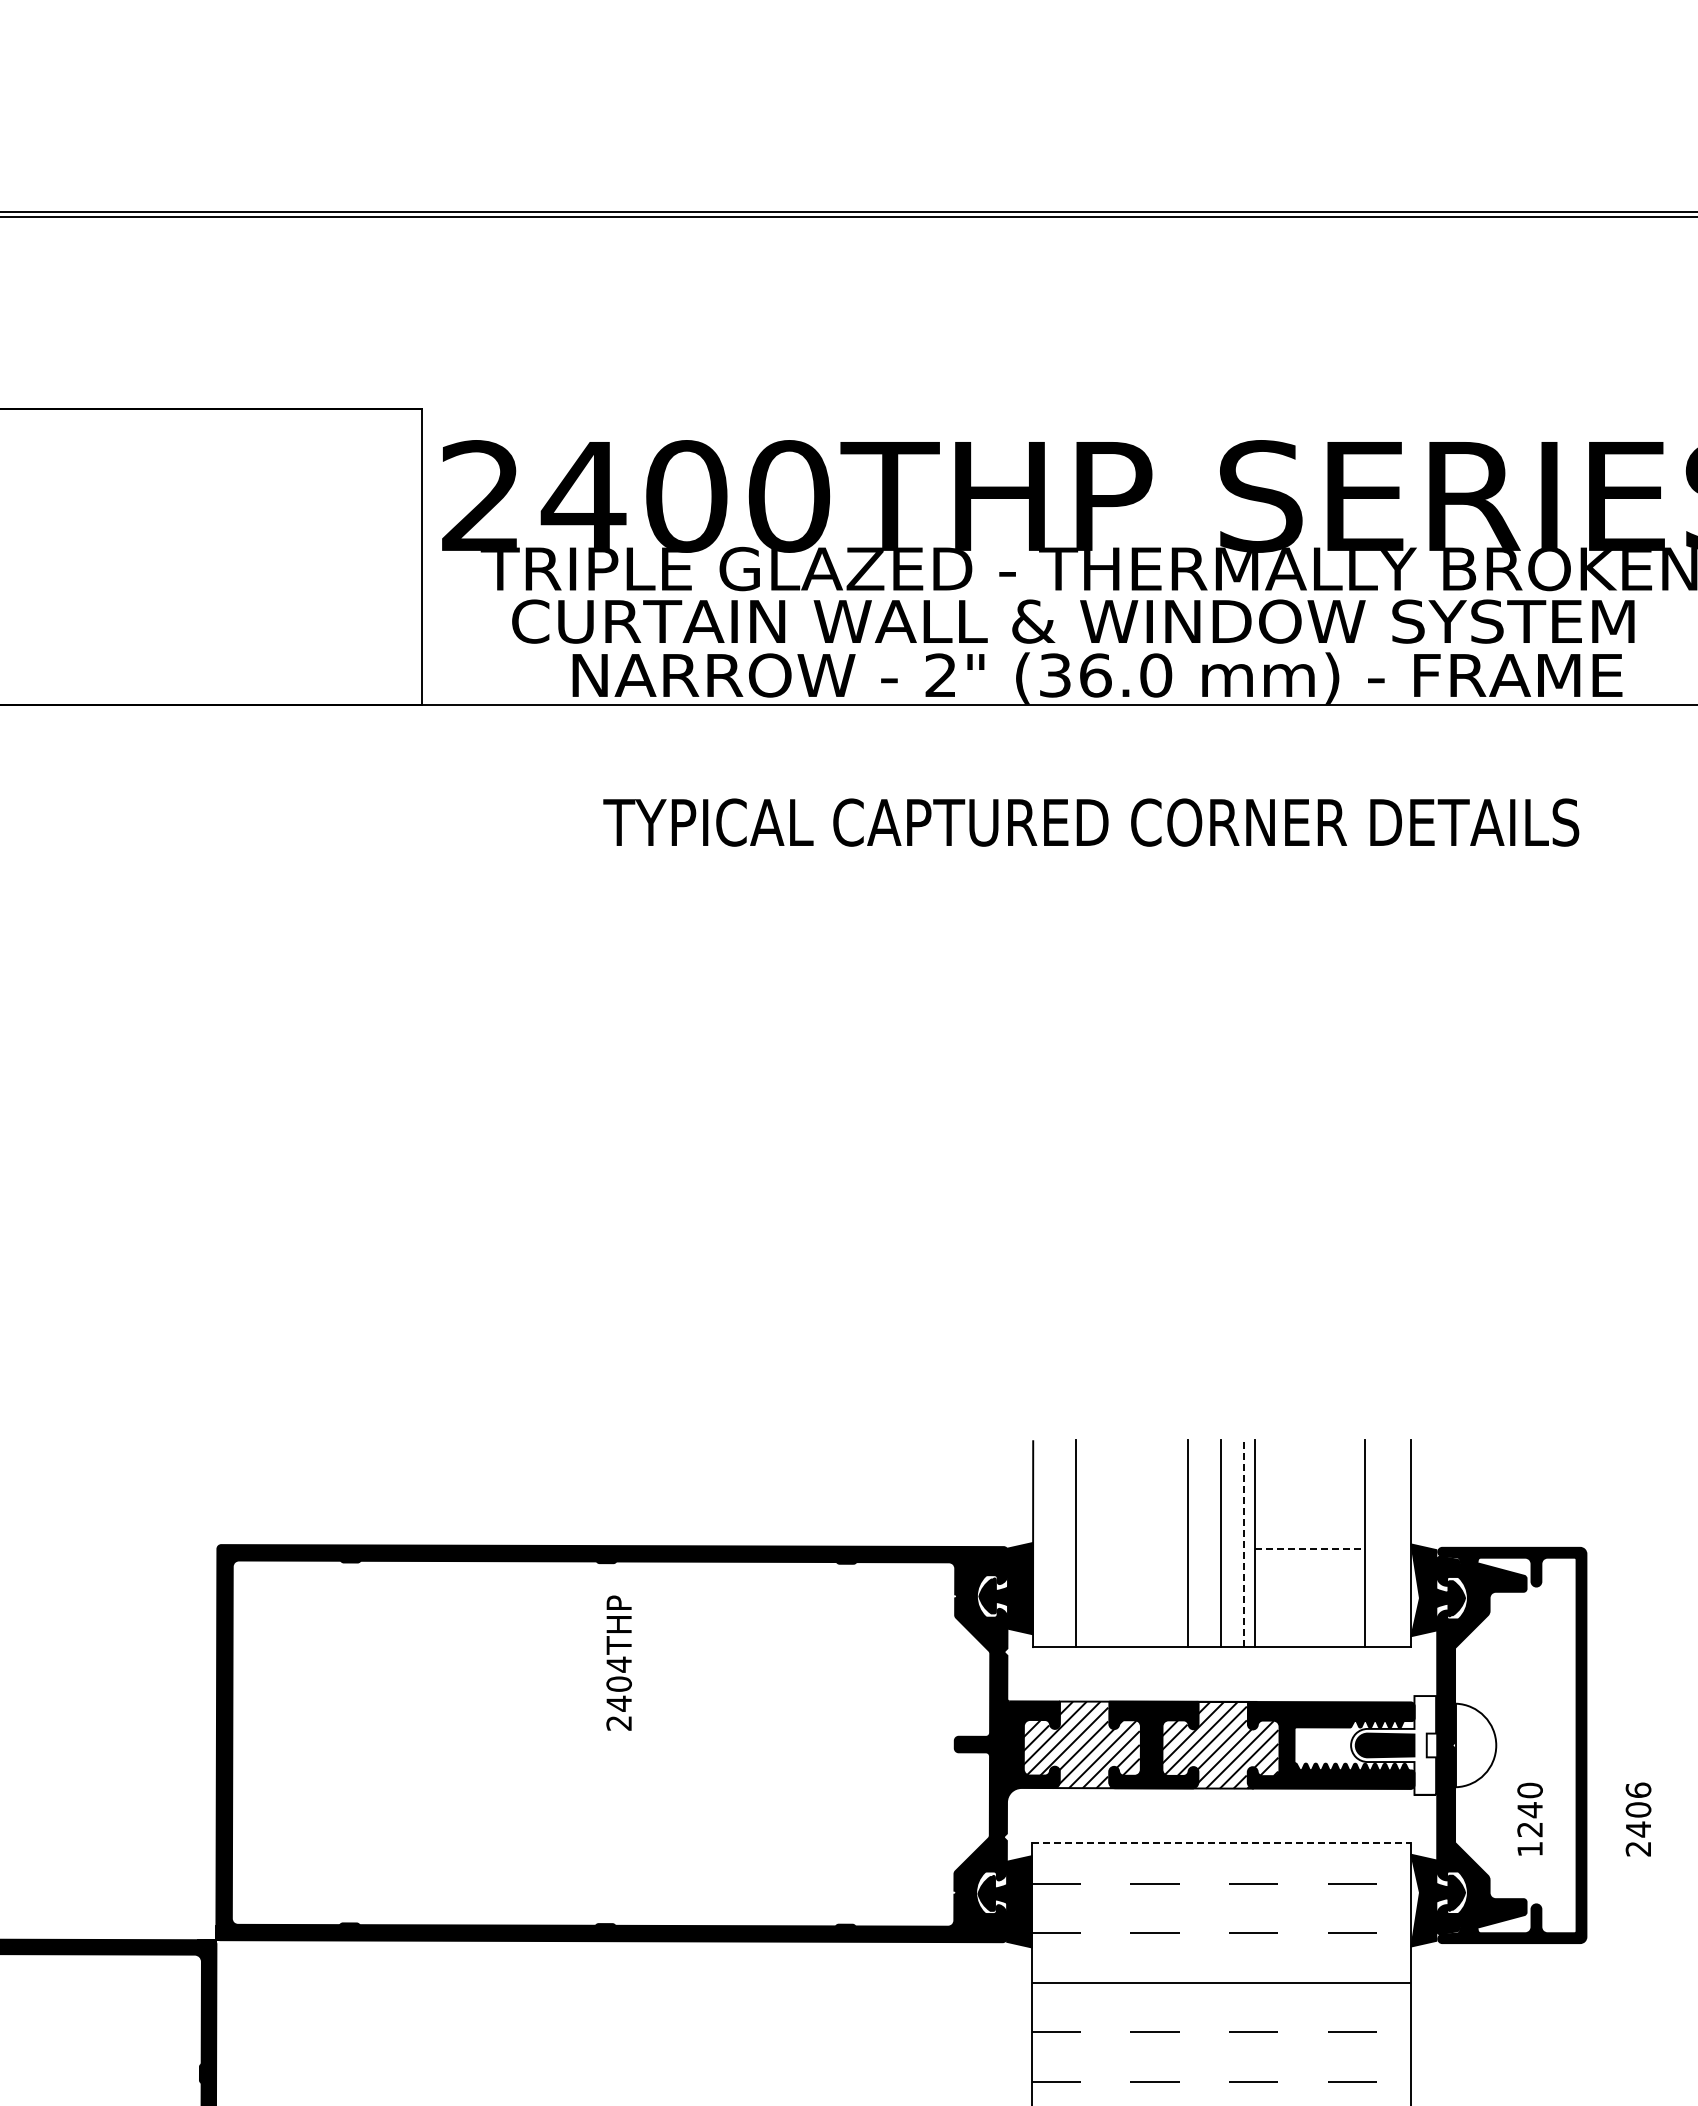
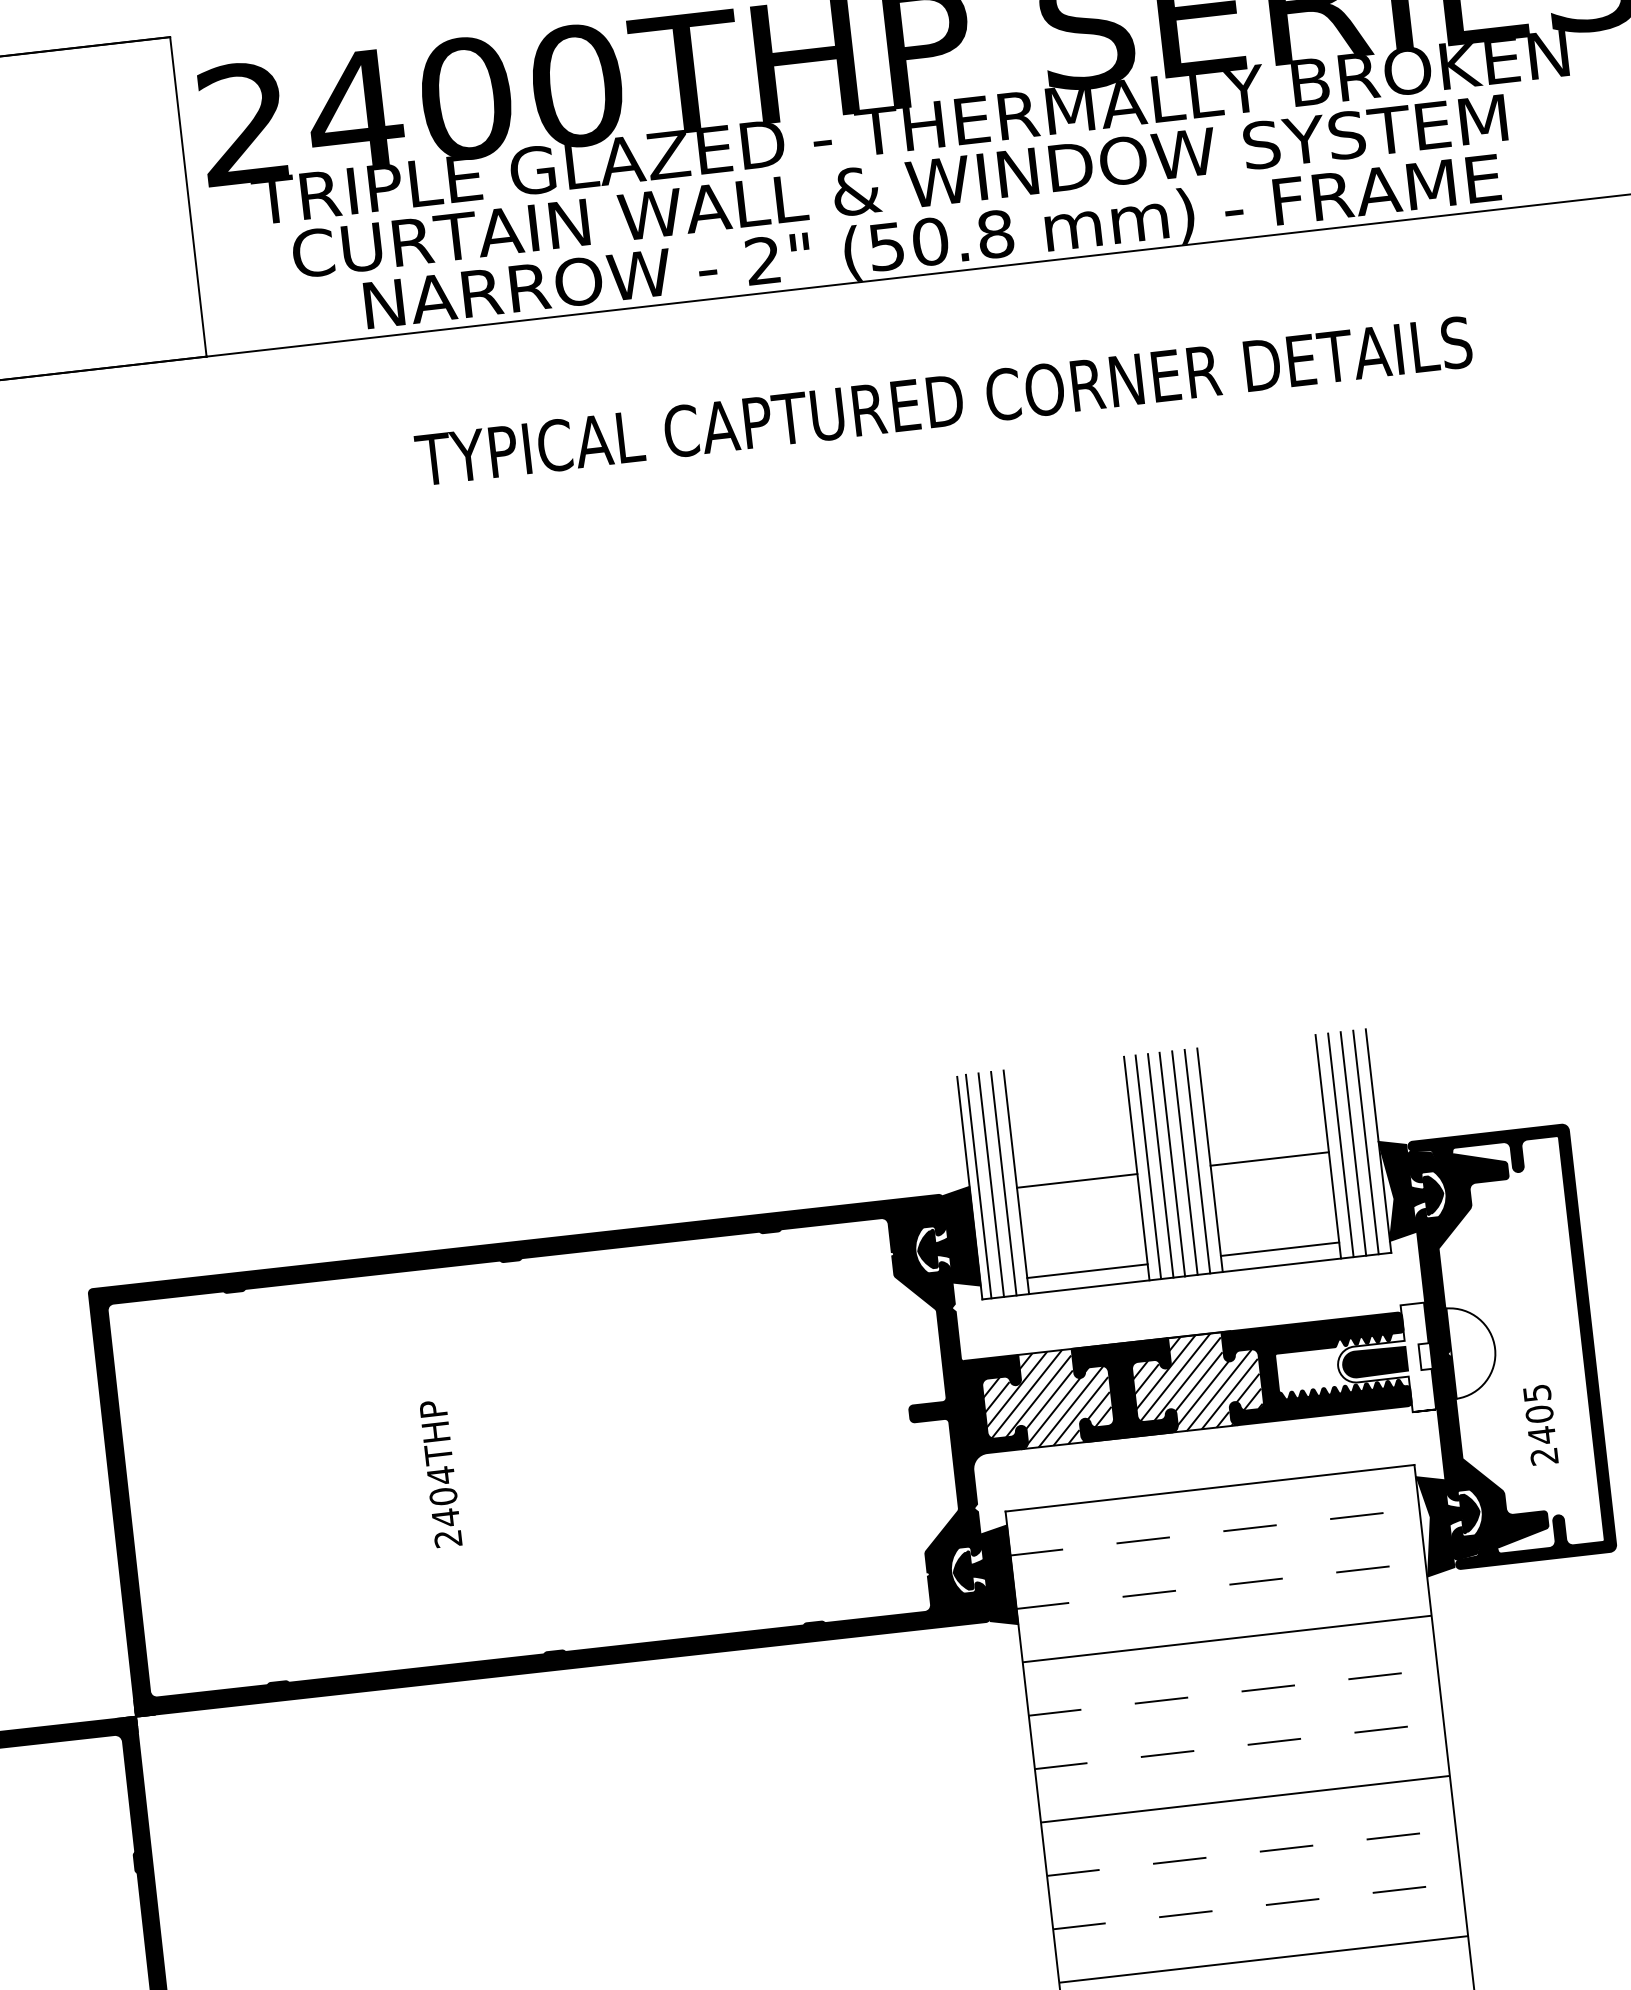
text: (1106, 675) -> (942, 240), (36.0 -> (50.8
line: (1041, 1543) -> (978, 1186), added
line: (1053, 1543) -> (991, 1184), added
line: (1064, 1543) -> (1003, 1183), added
line: (1198, 1543) -> (1148, 1167), added
line: (1209, 1543) -> (1160, 1165), added
line: (1232, 1543) -> (1185, 1162), added
line: (1243, 1543) -> (1197, 1161), dashed -> solid
line: (1376, 1543) -> (1340, 1145), added
line: (1388, 1543) -> (1353, 1143), added
line: (1399, 1543) -> (1365, 1142), added
line: (1131, 1548) -> (1076, 1180), added
line: (1310, 1548) -> (1270, 1158), dashed -> solid
line: (1131, 1632) -> (1087, 1271), added
line: (1309, 1632) -> (1279, 1249), added
text: (618, 1662) -> (440, 1473), moved
text: (1529, 1819) -> (1540, 1424), 1240 -> 2405
line: (1221, 1843) -> (1210, 1488), dashed -> solid

